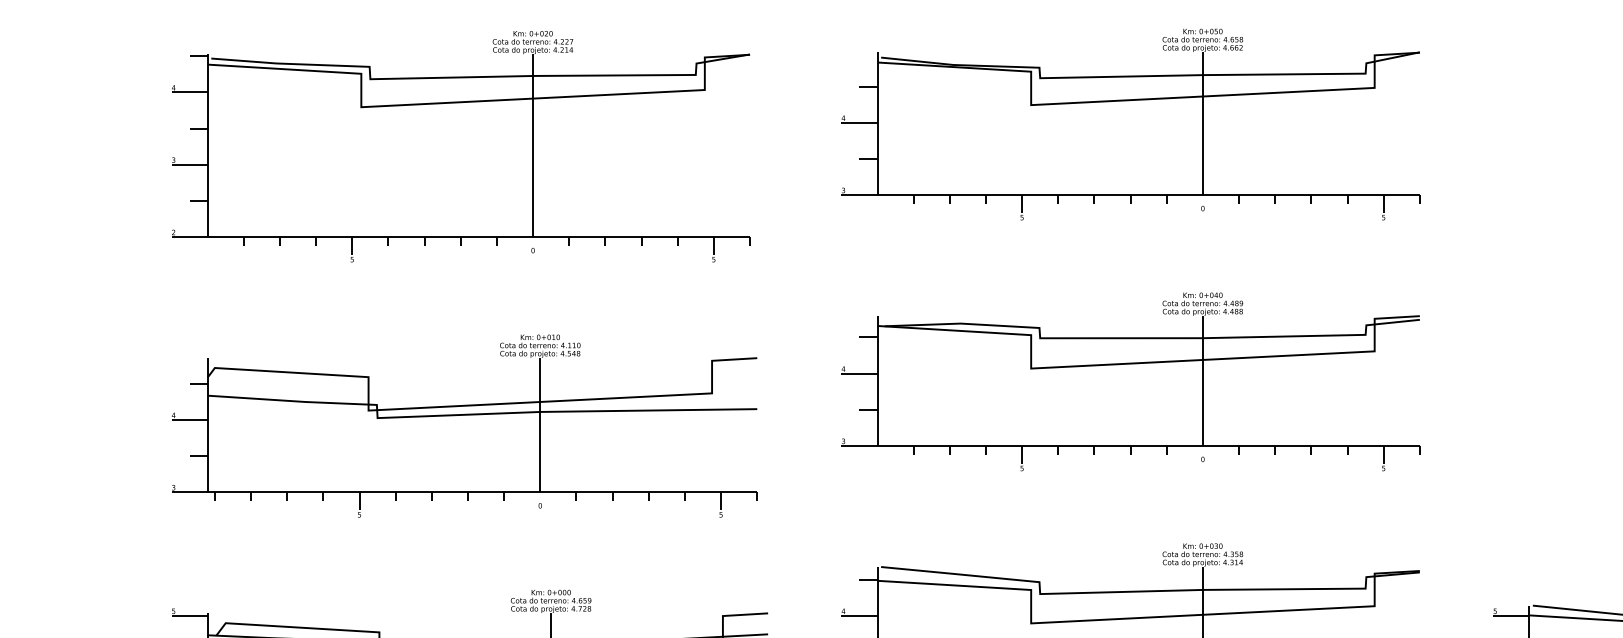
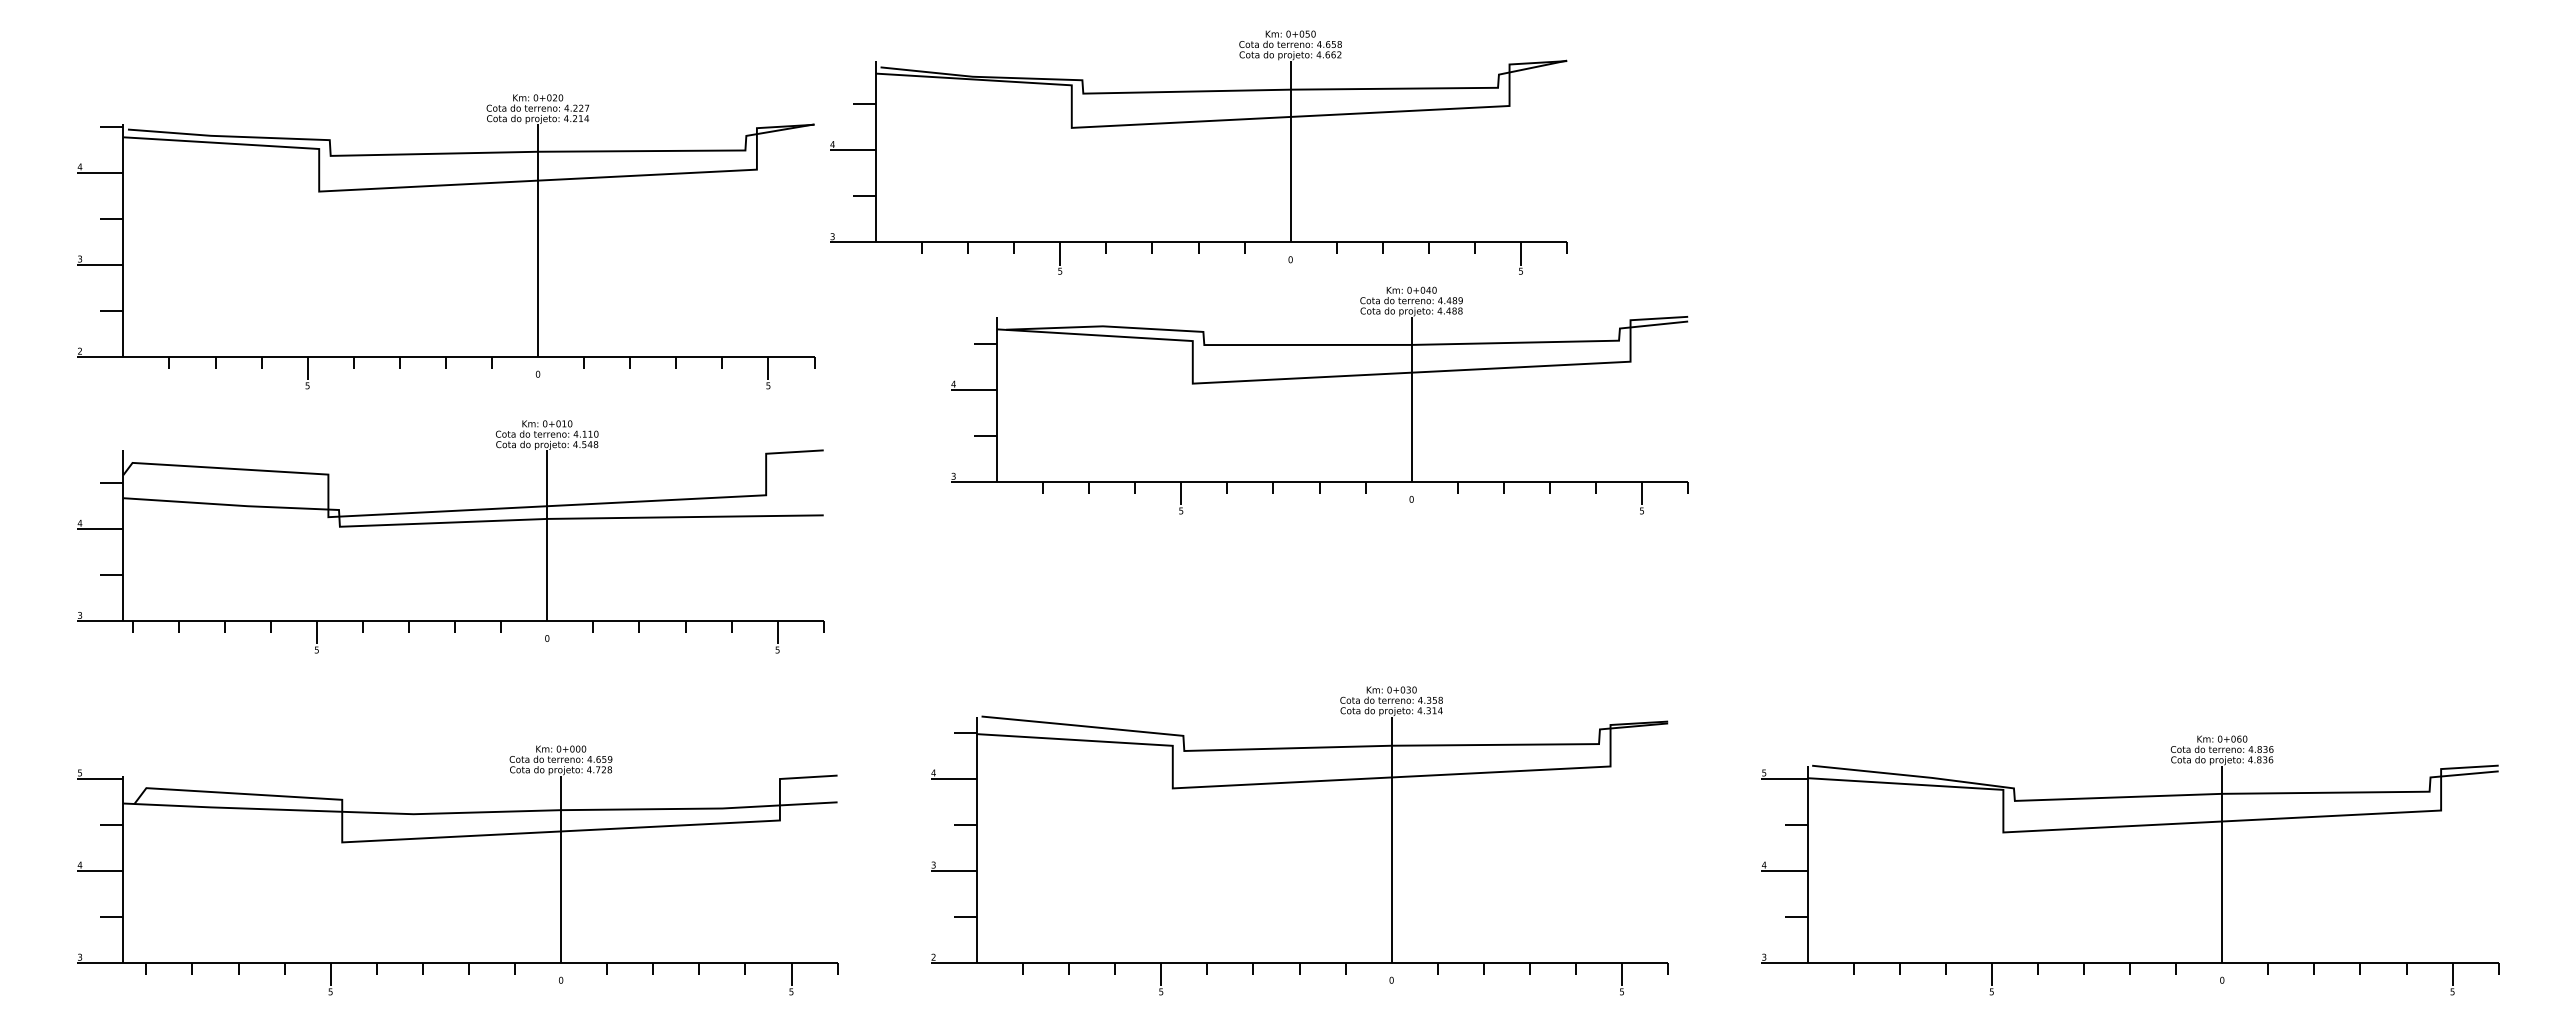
part: (1130, 124) -> (1198, 152), moved
part: (461, 146) -> (446, 241), moved
part: (1130, 381) -> (1319, 400), moved

